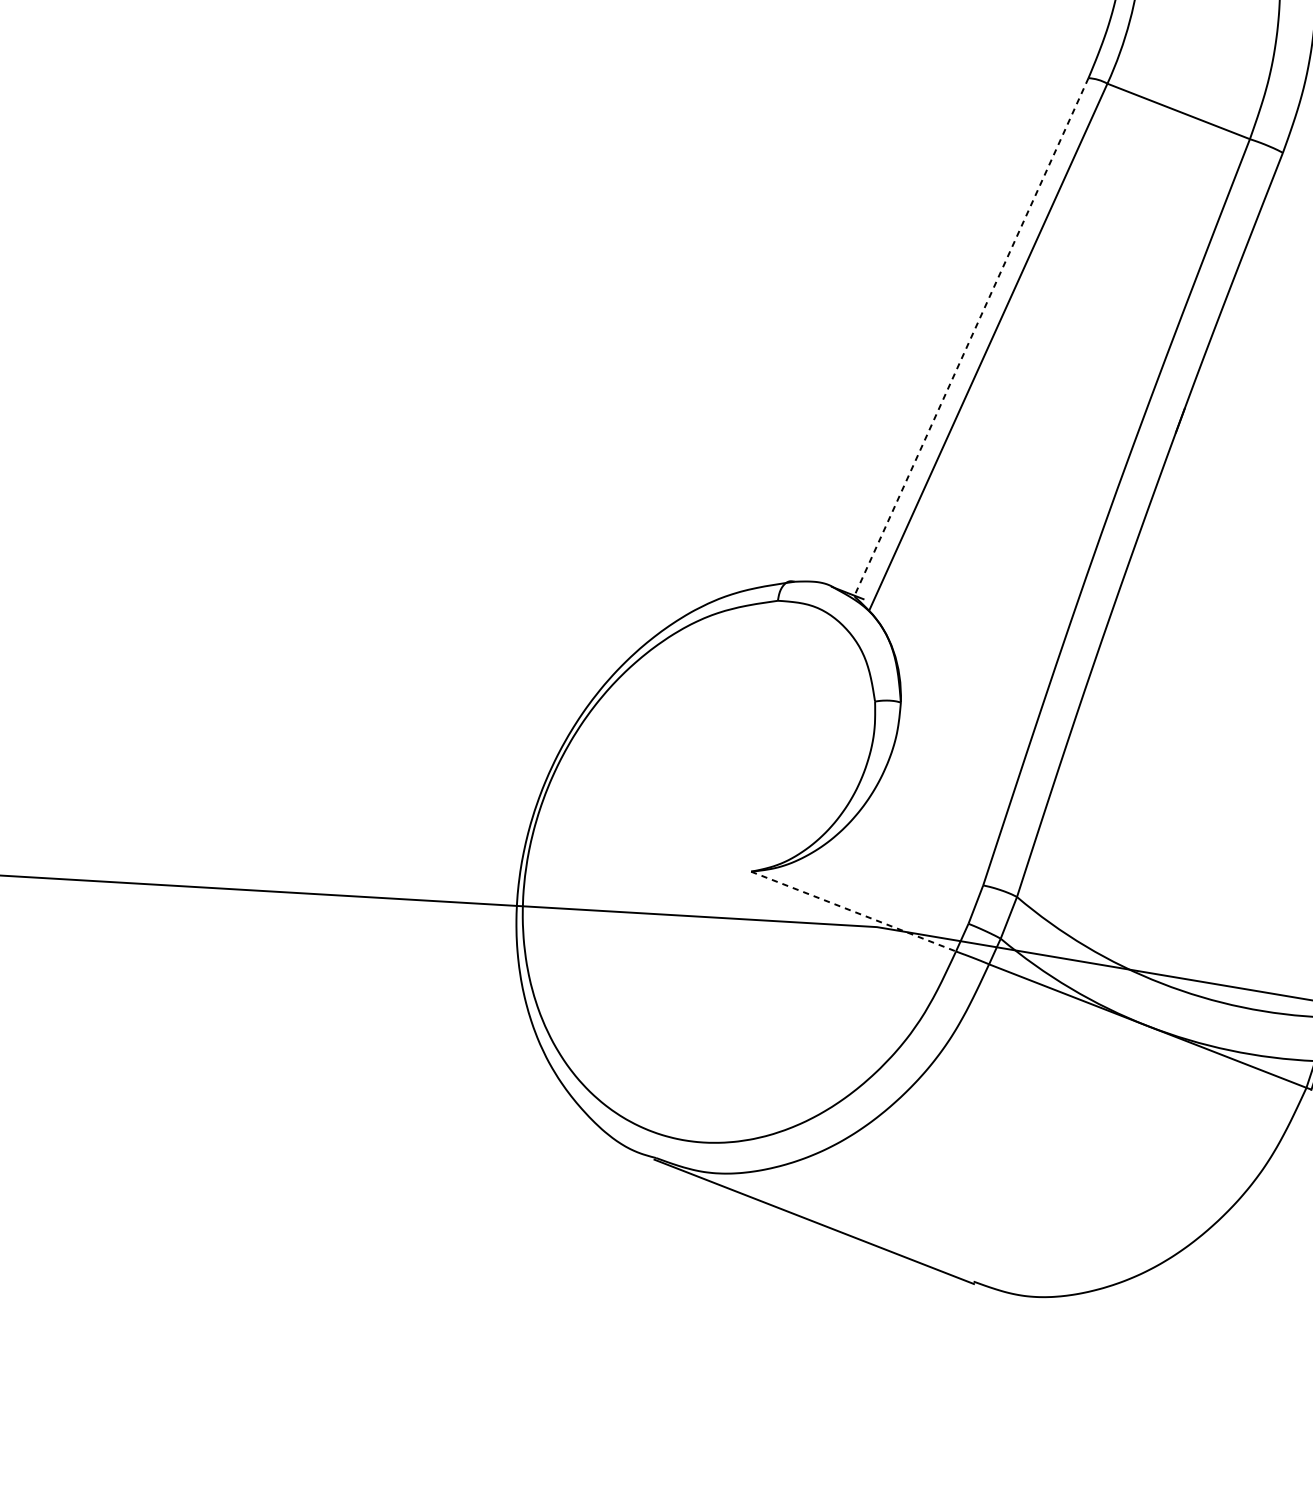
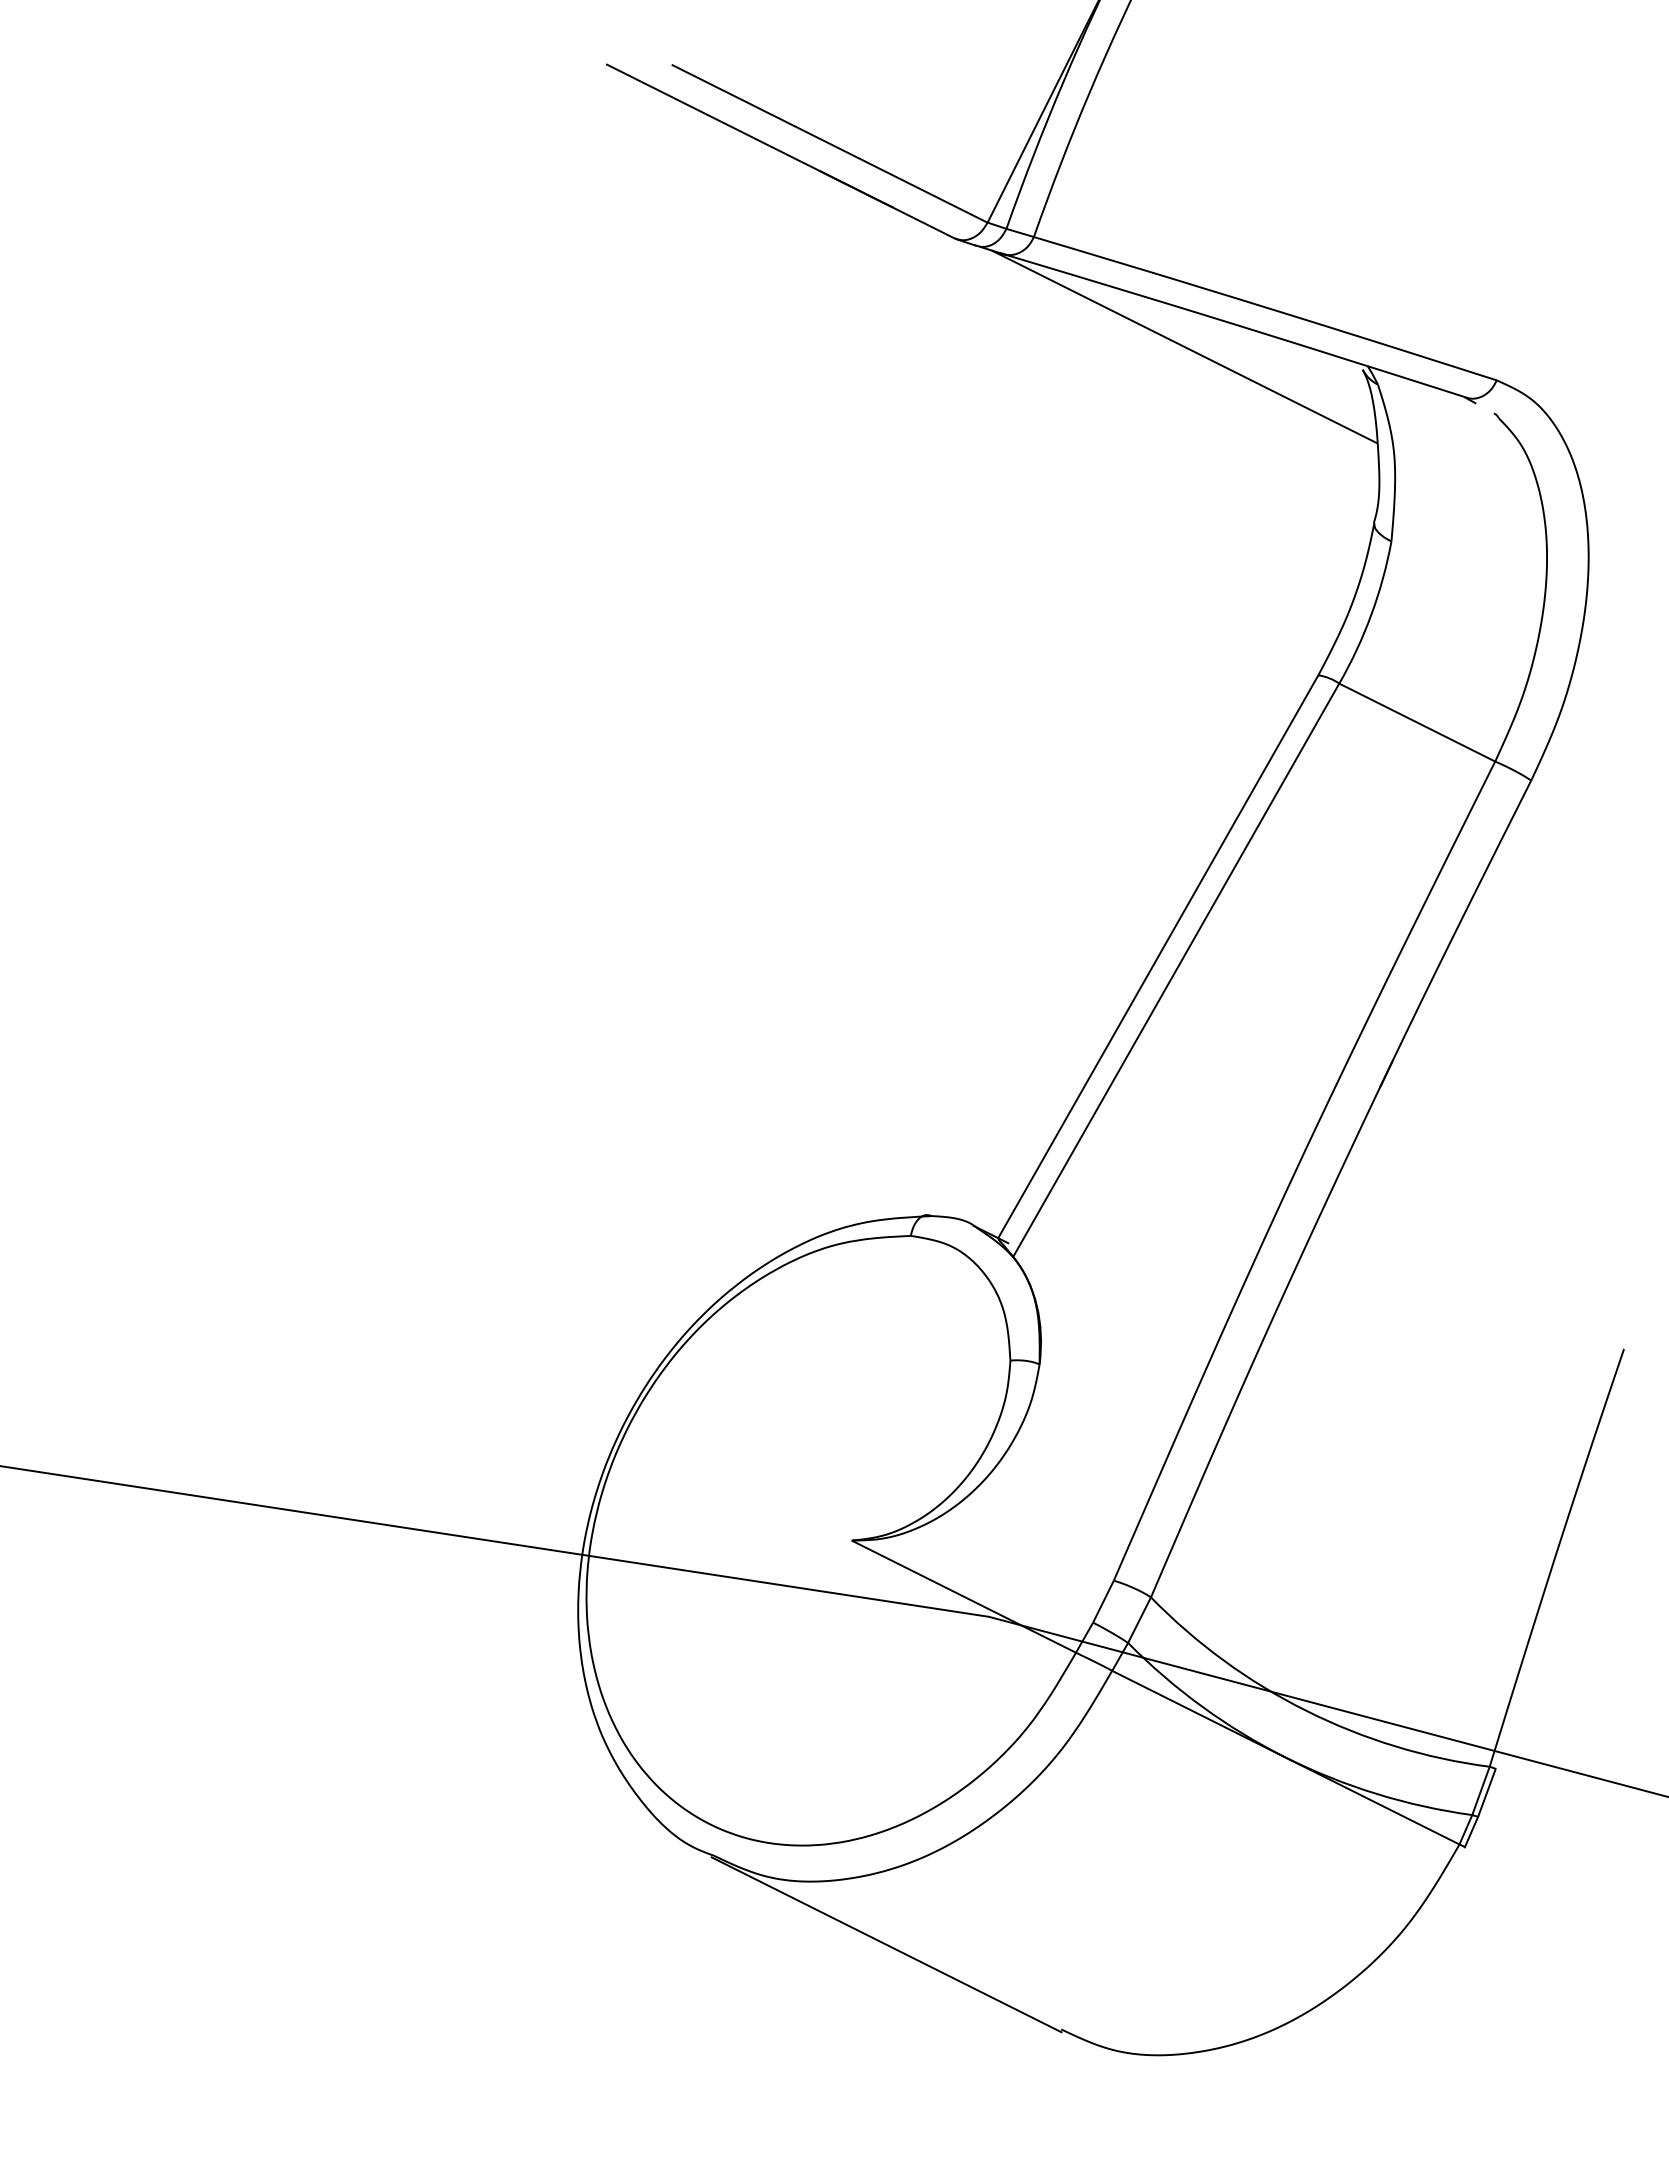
line: (970, 337) -> (1157, 957), dashed -> solid
line: (854, 911) -> (964, 1596), dashed -> solid

